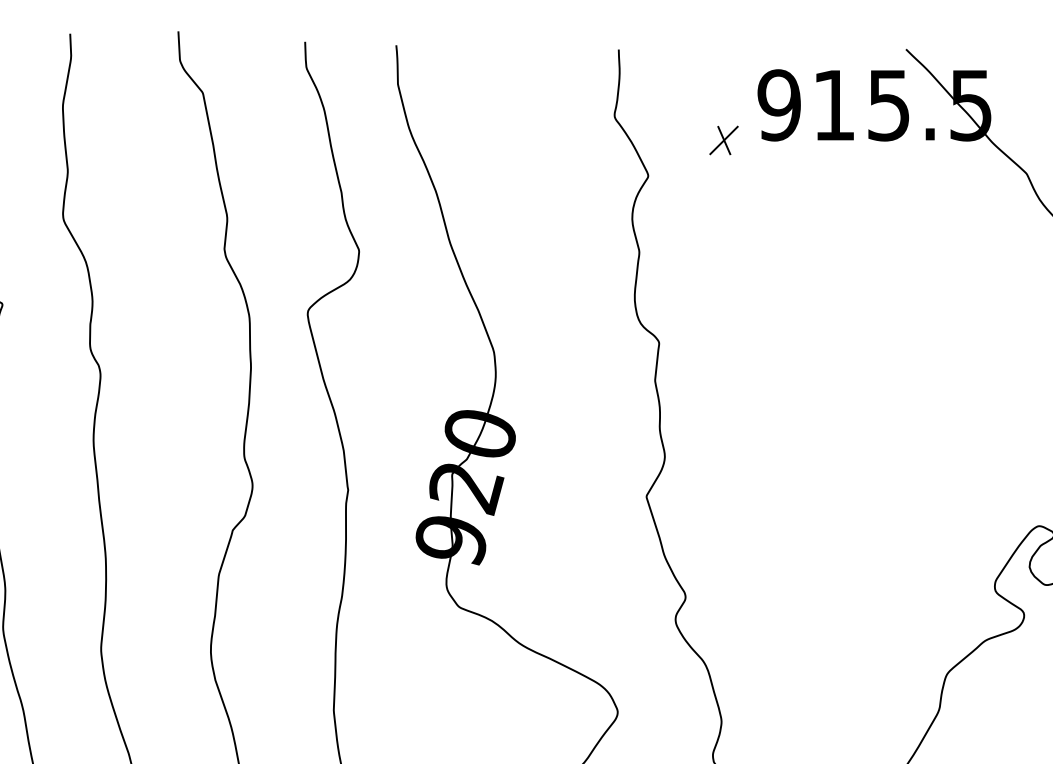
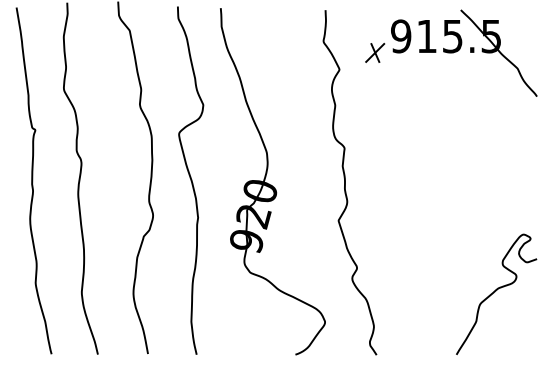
part: (722, 139) -> (374, 52), size x1.4

